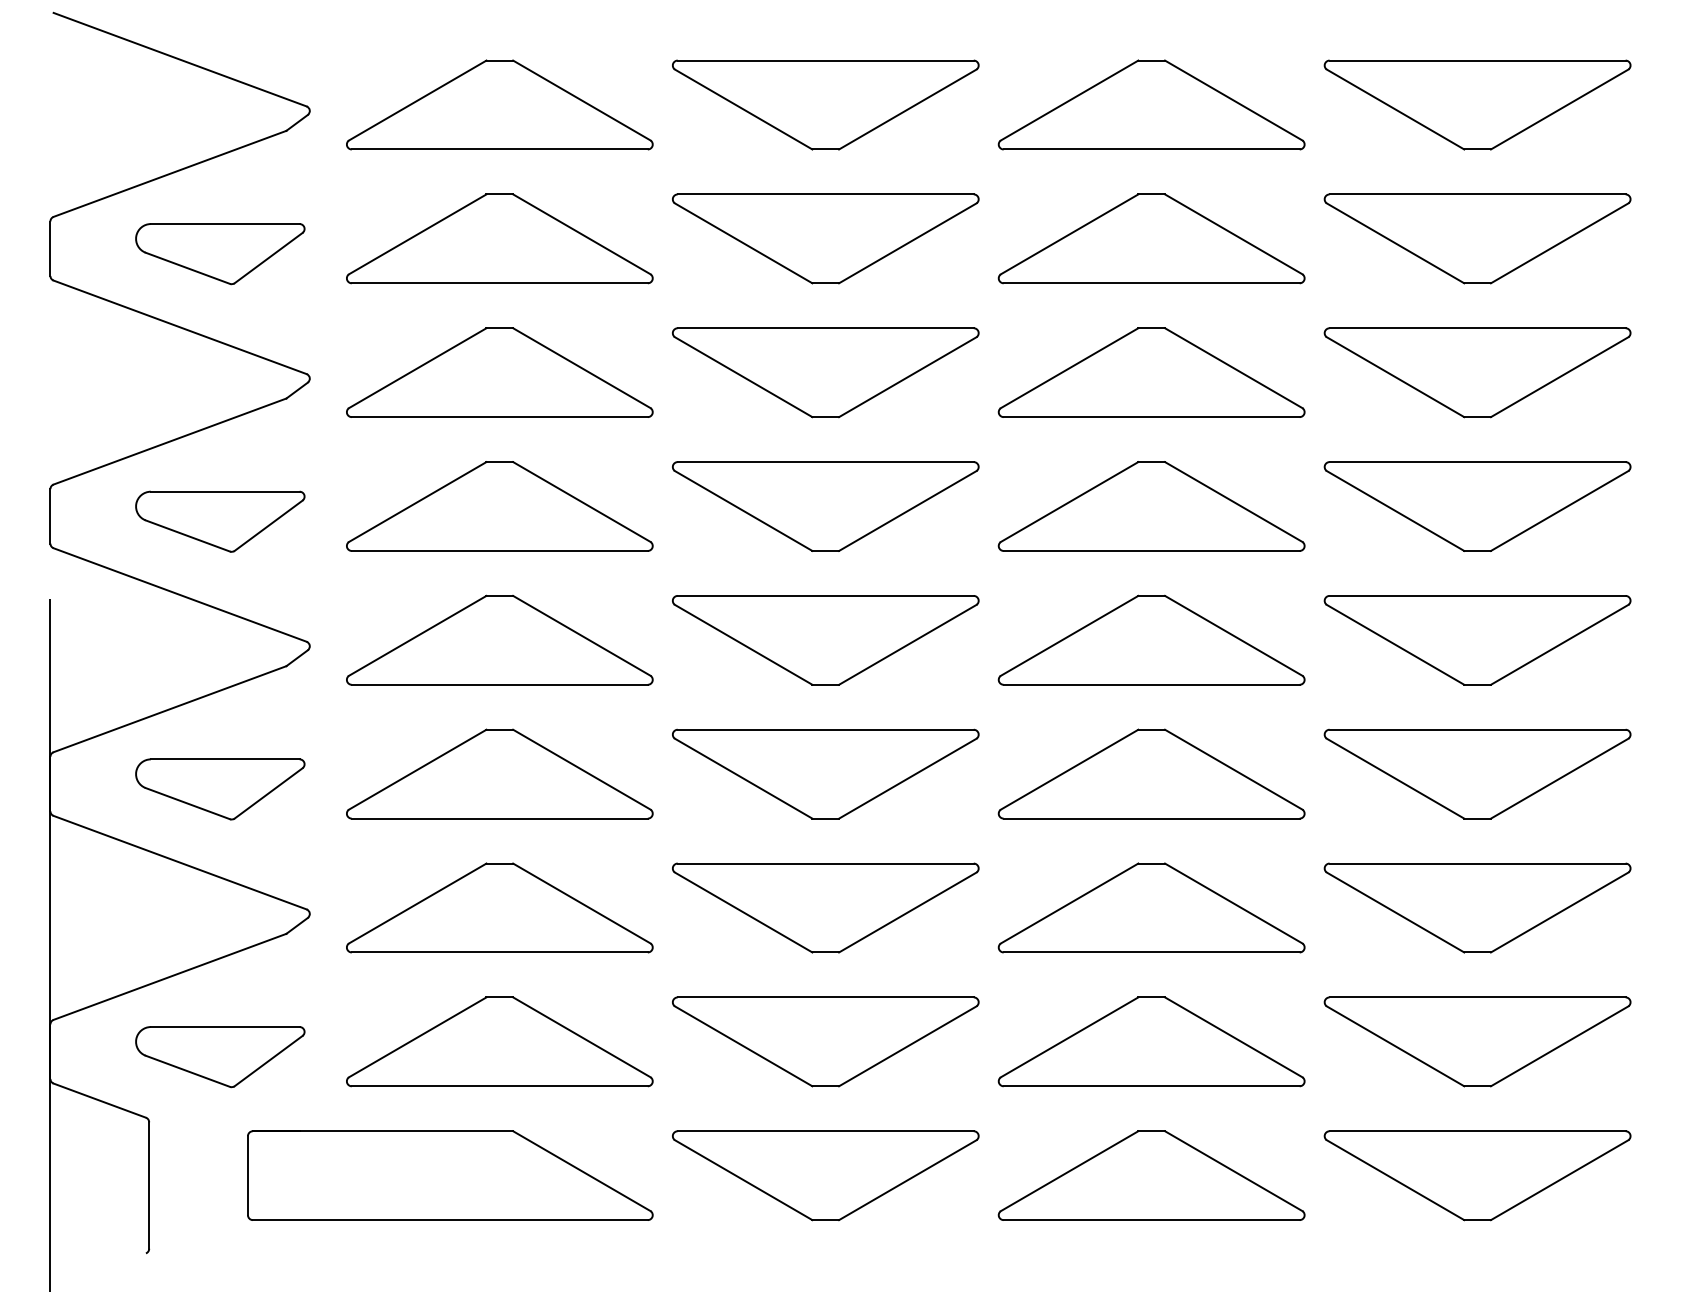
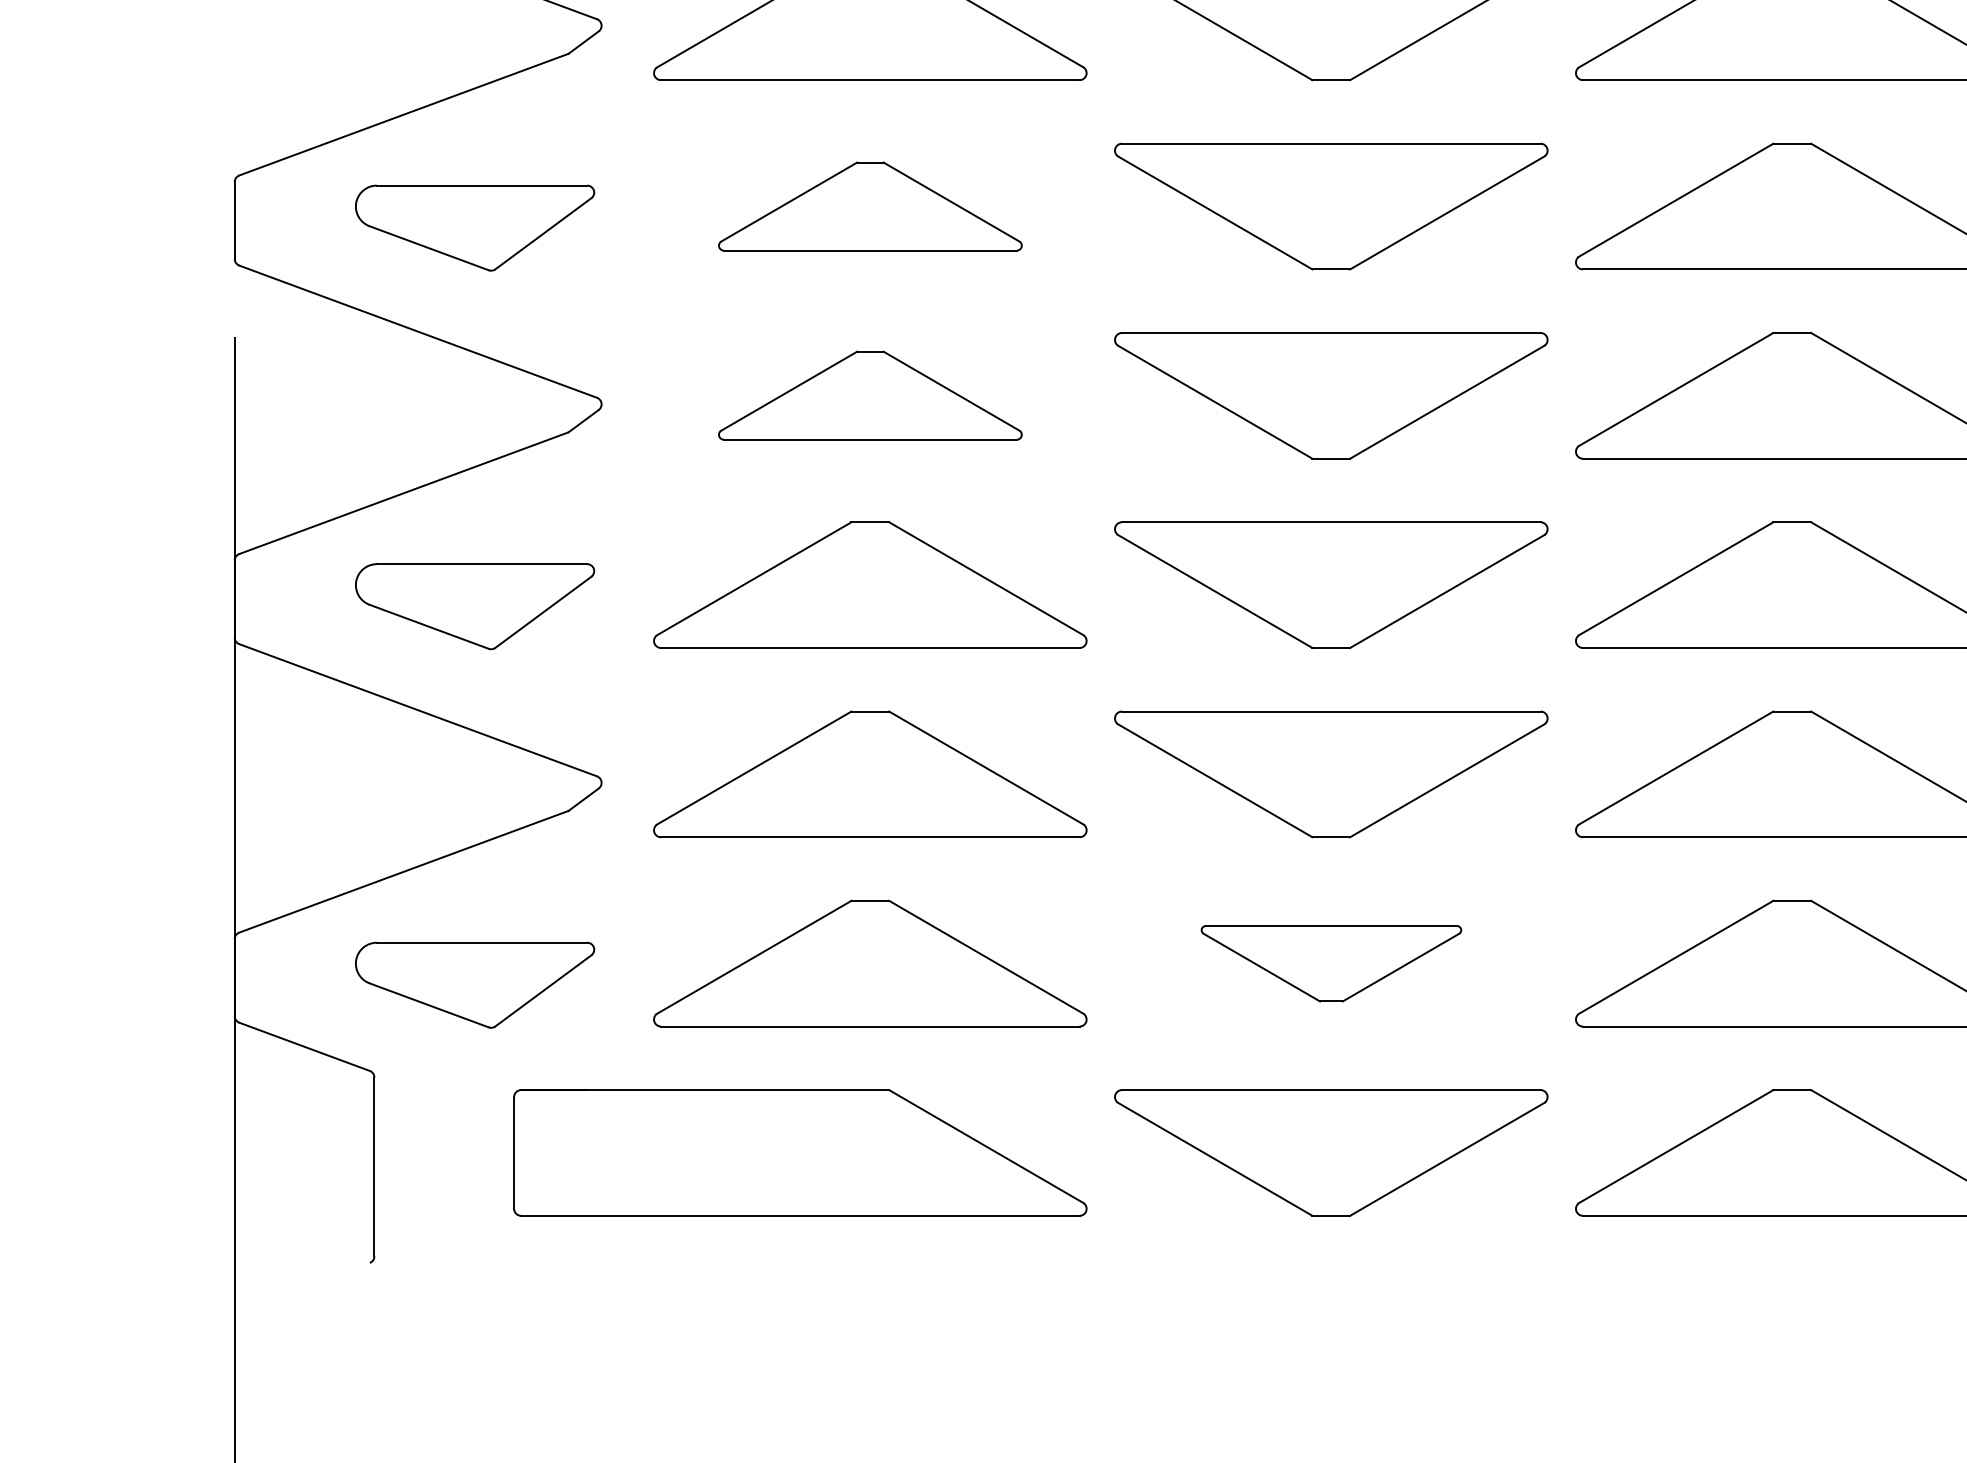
part: (499, 506) -> (869, 206), size x0.7
part: (499, 639) -> (869, 394), size x0.7
part: (825, 1041) -> (1330, 963), size x0.6

